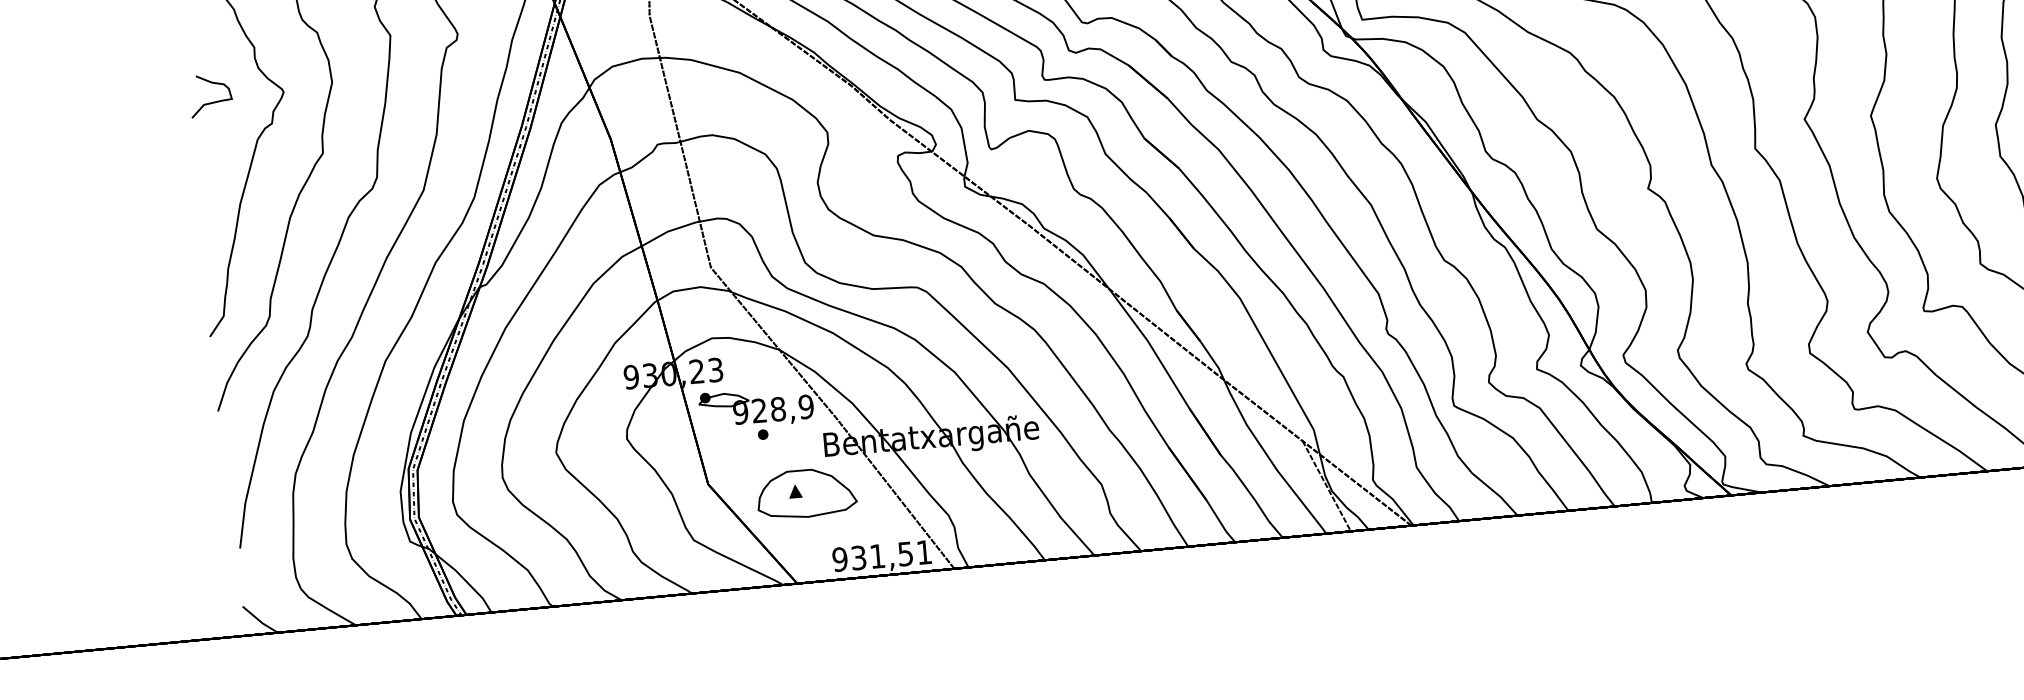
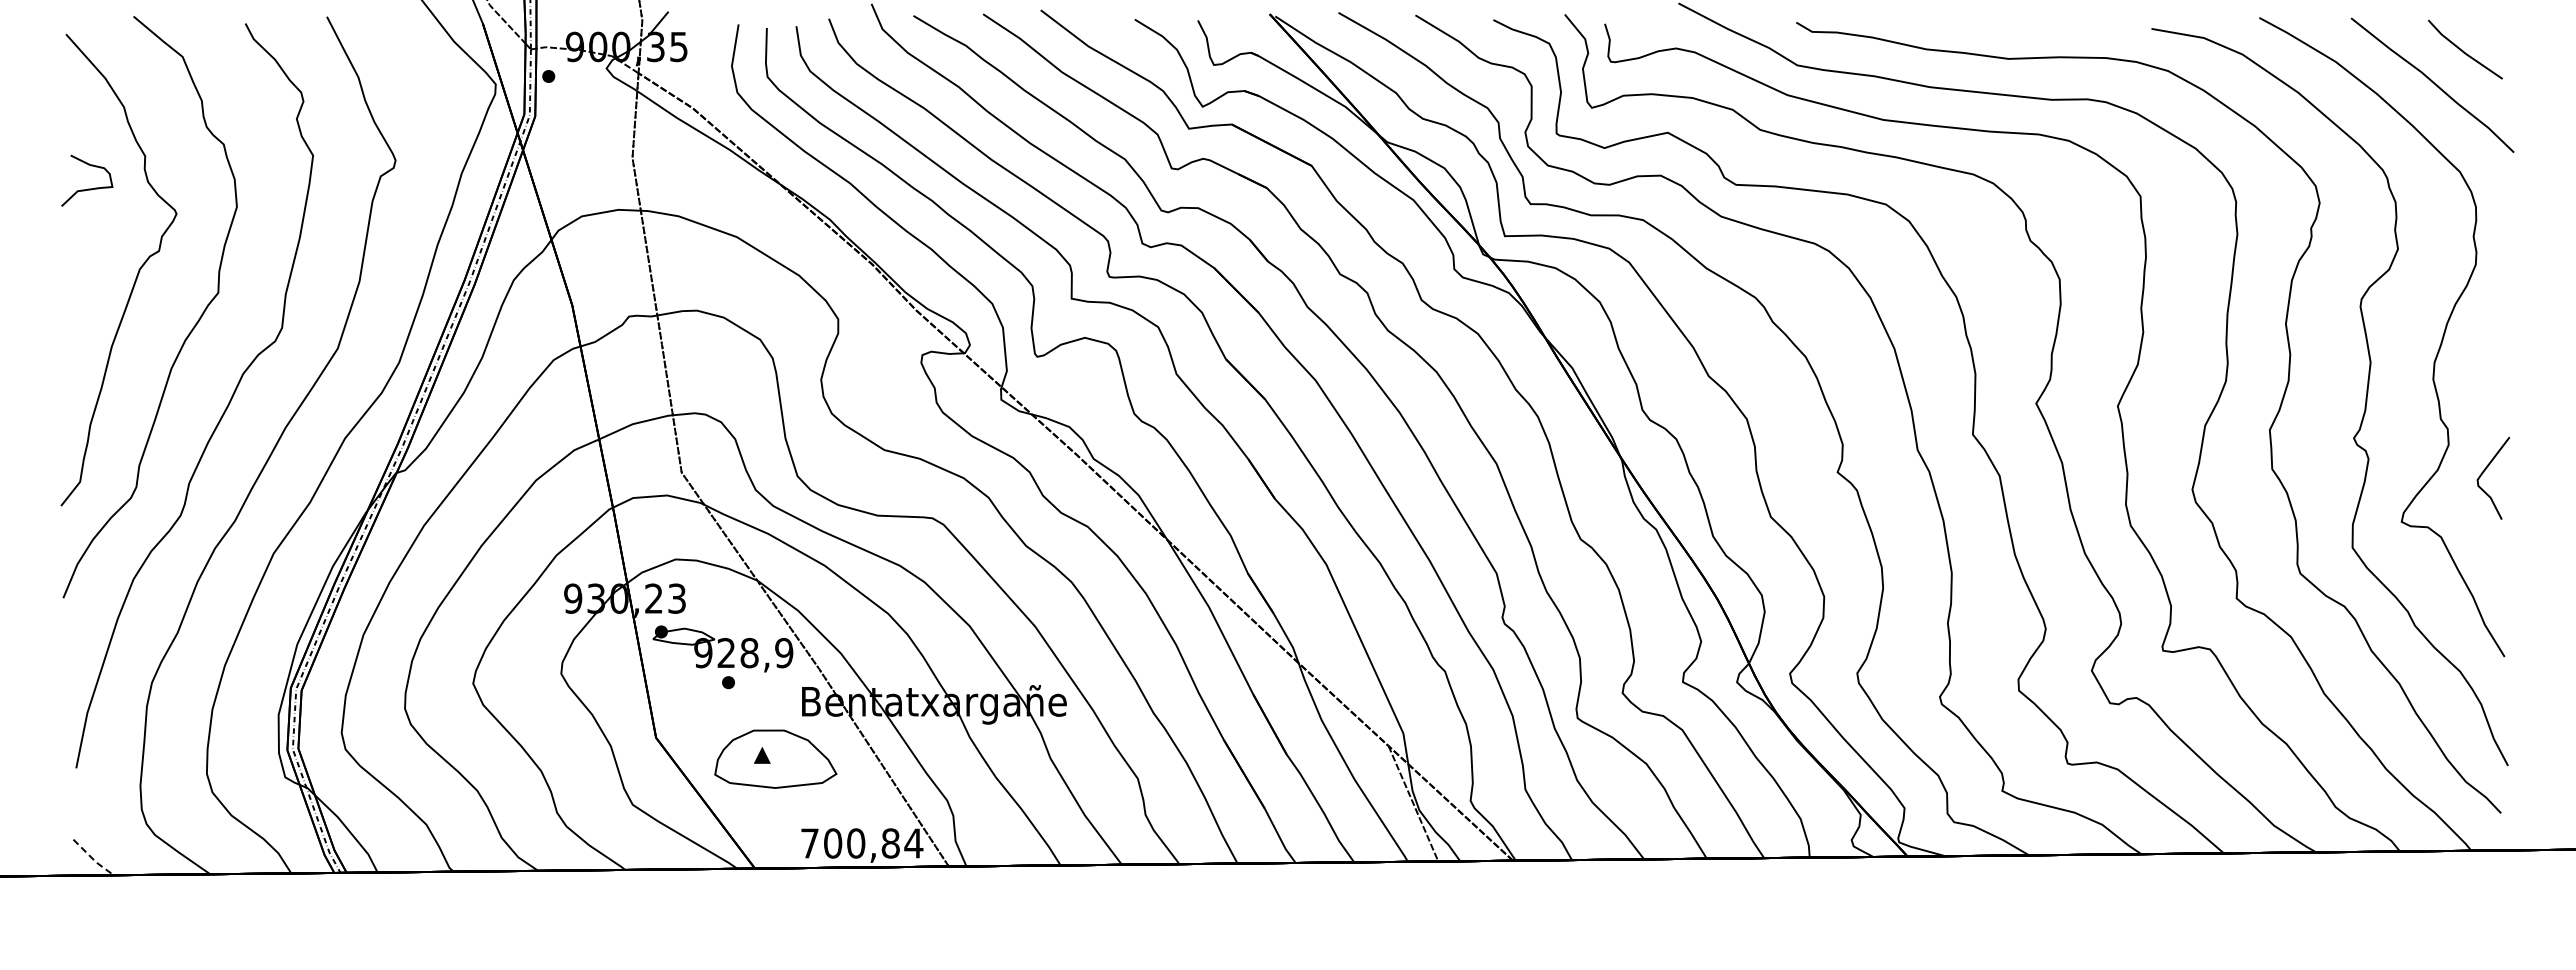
curve: (211, 101) -> (87, 188), moved
text: (881, 556) -> (861, 843), 931,51 -> 700,84
line: (259, 620) -> (92, 858), solid -> dashed

